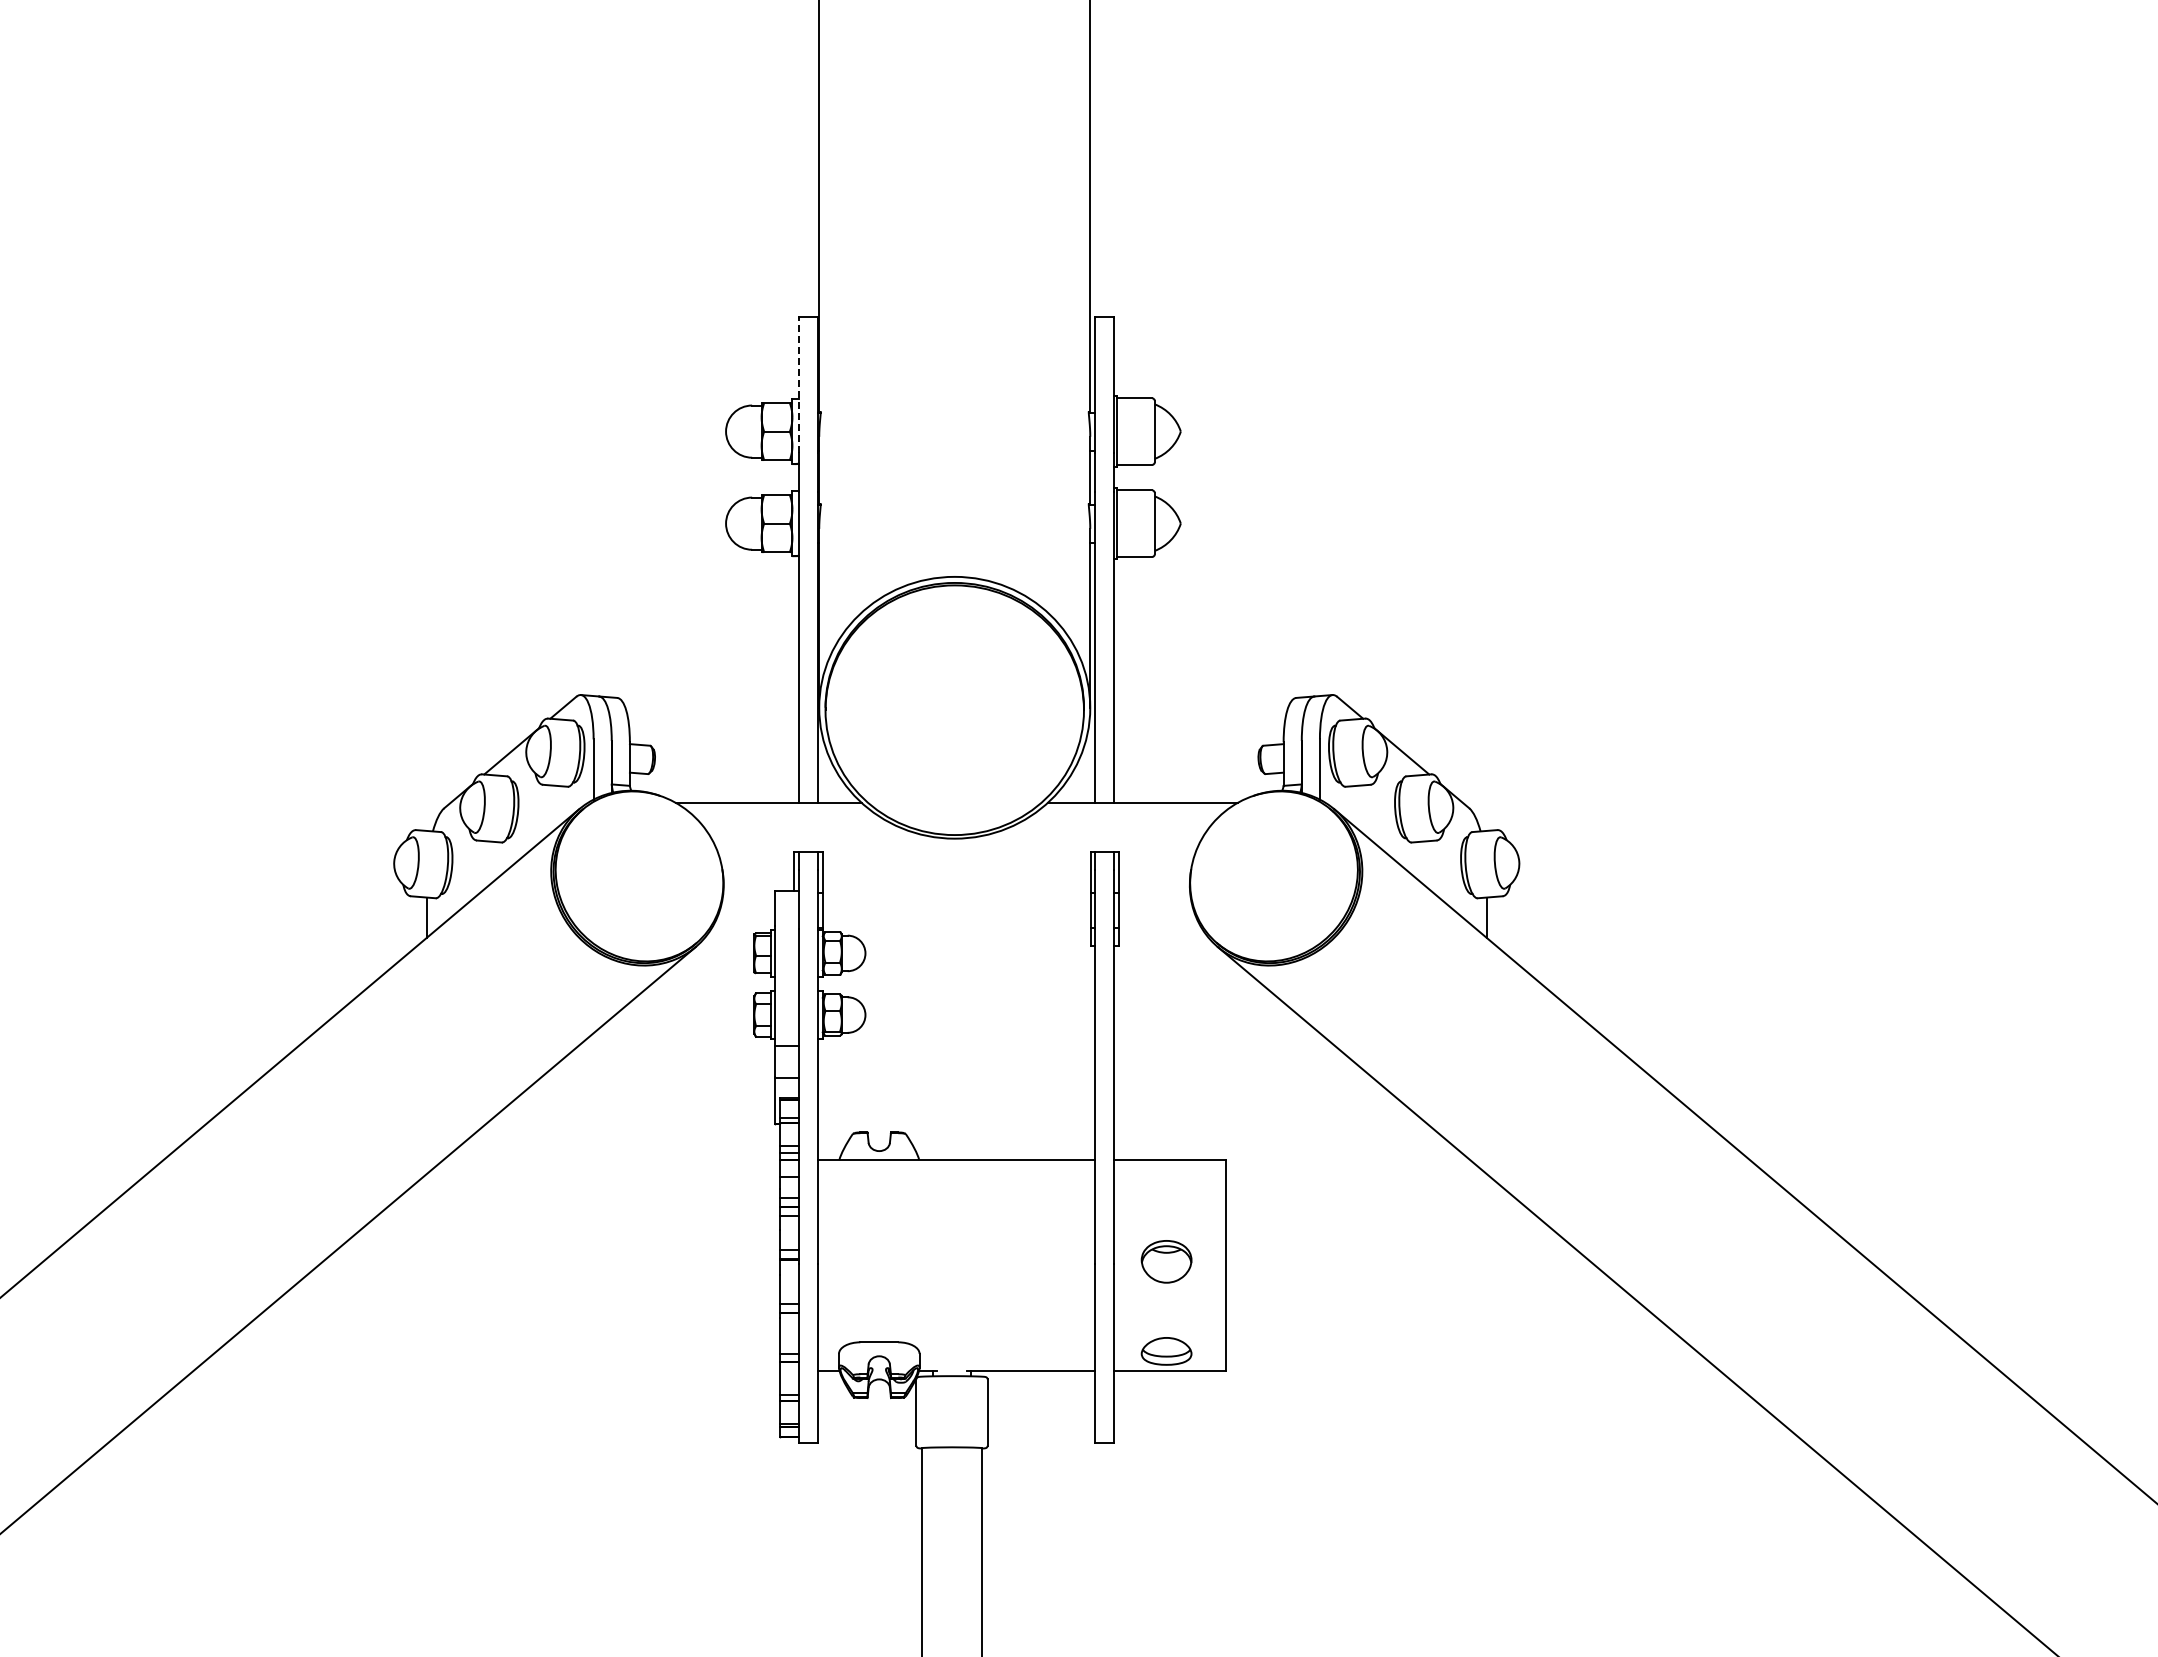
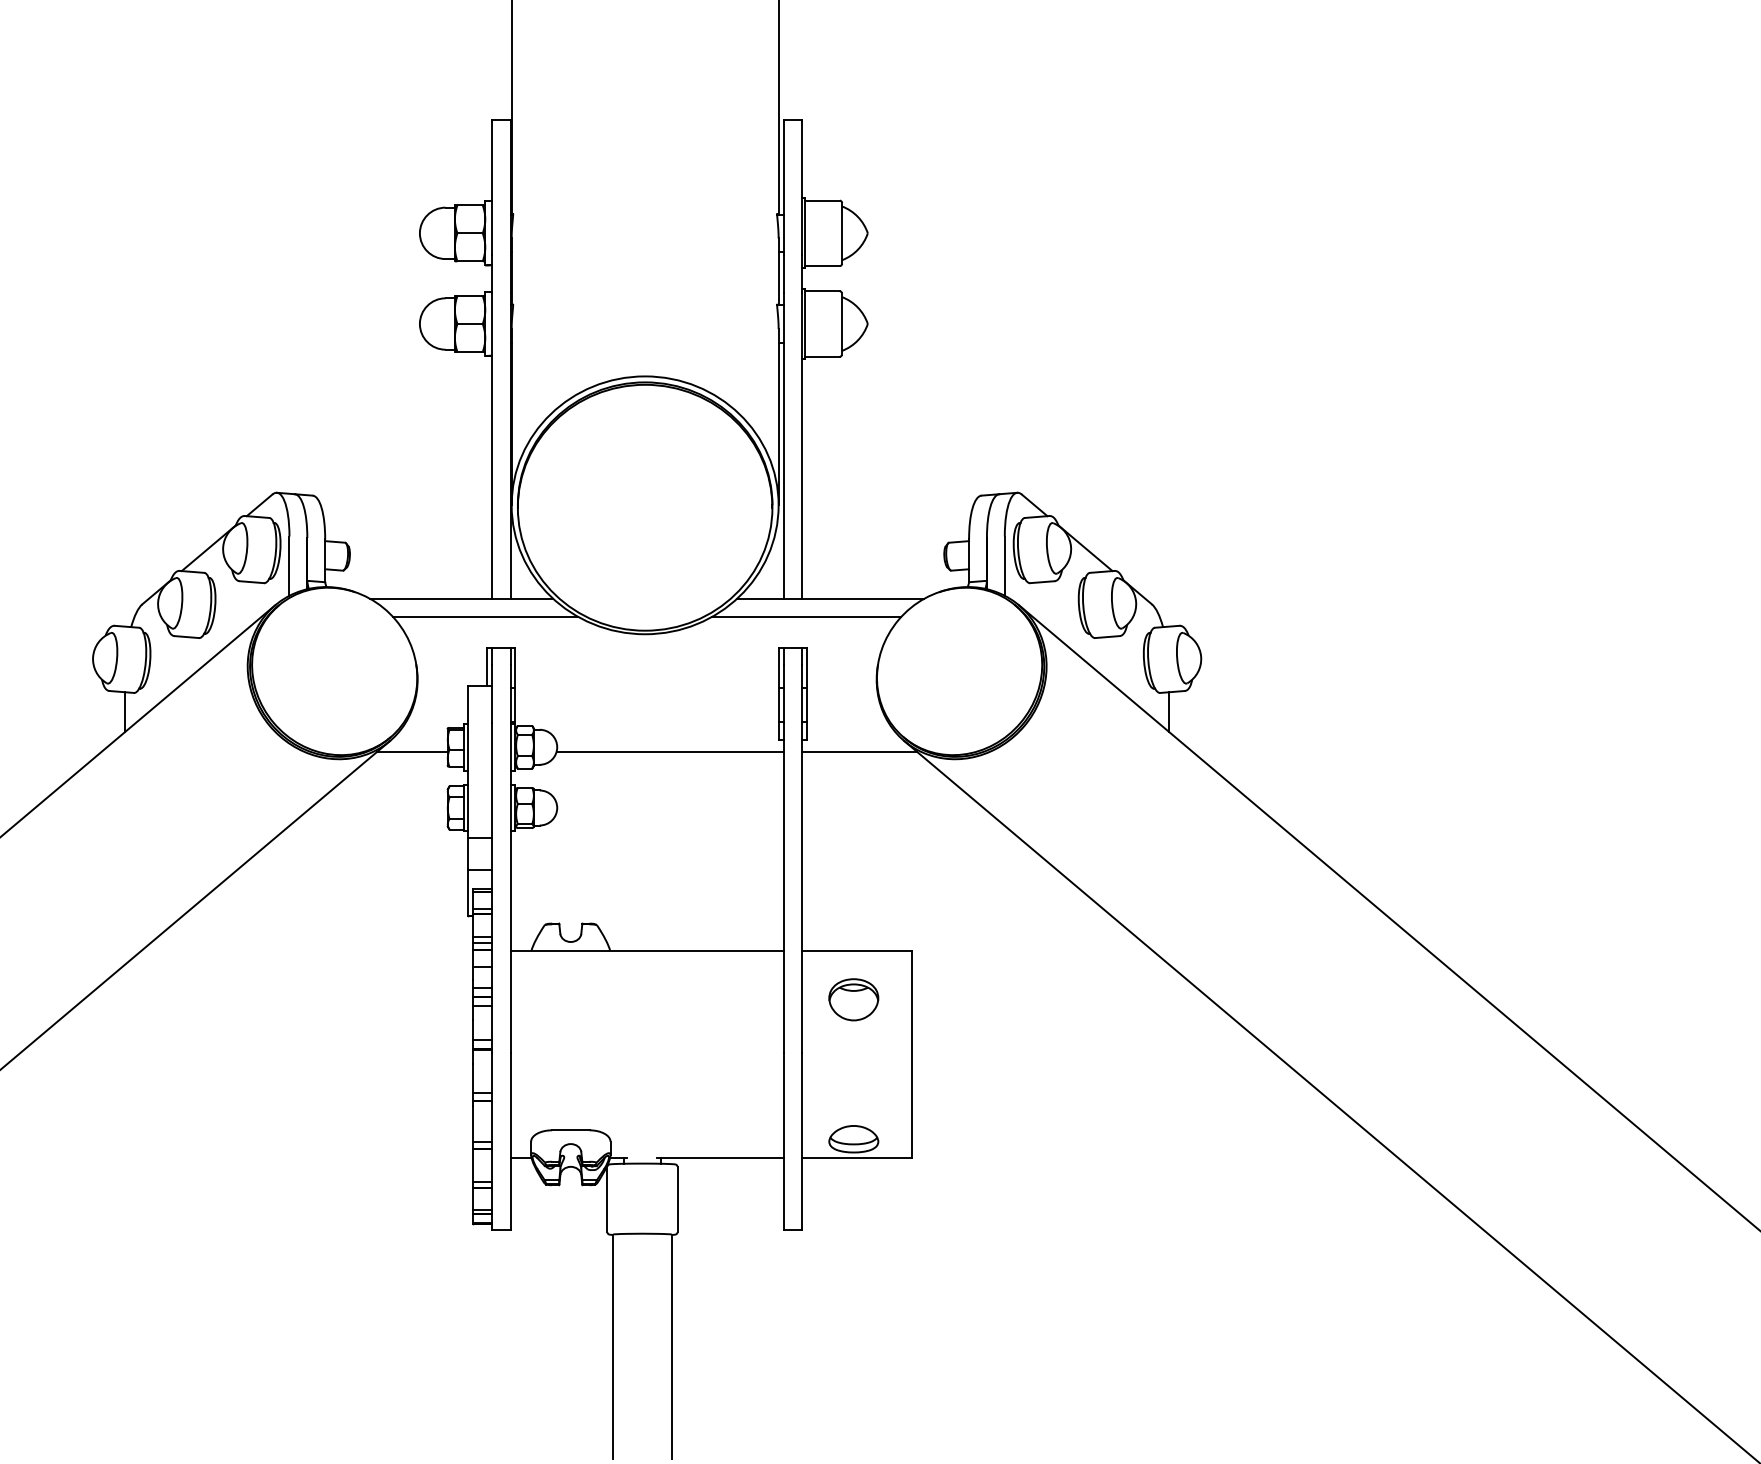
line: (799, 385) -> (492, 187), dashed -> solid
line: (792, 821) -> (485, 617), added
line: (1118, 821) -> (806, 617), added
line: (718, 958) -> (412, 752), added
line: (979, 958) -> (669, 752), added
line: (1172, 958) -> (859, 752), added
part: (1166, 1261) -> (853, 999), moved

